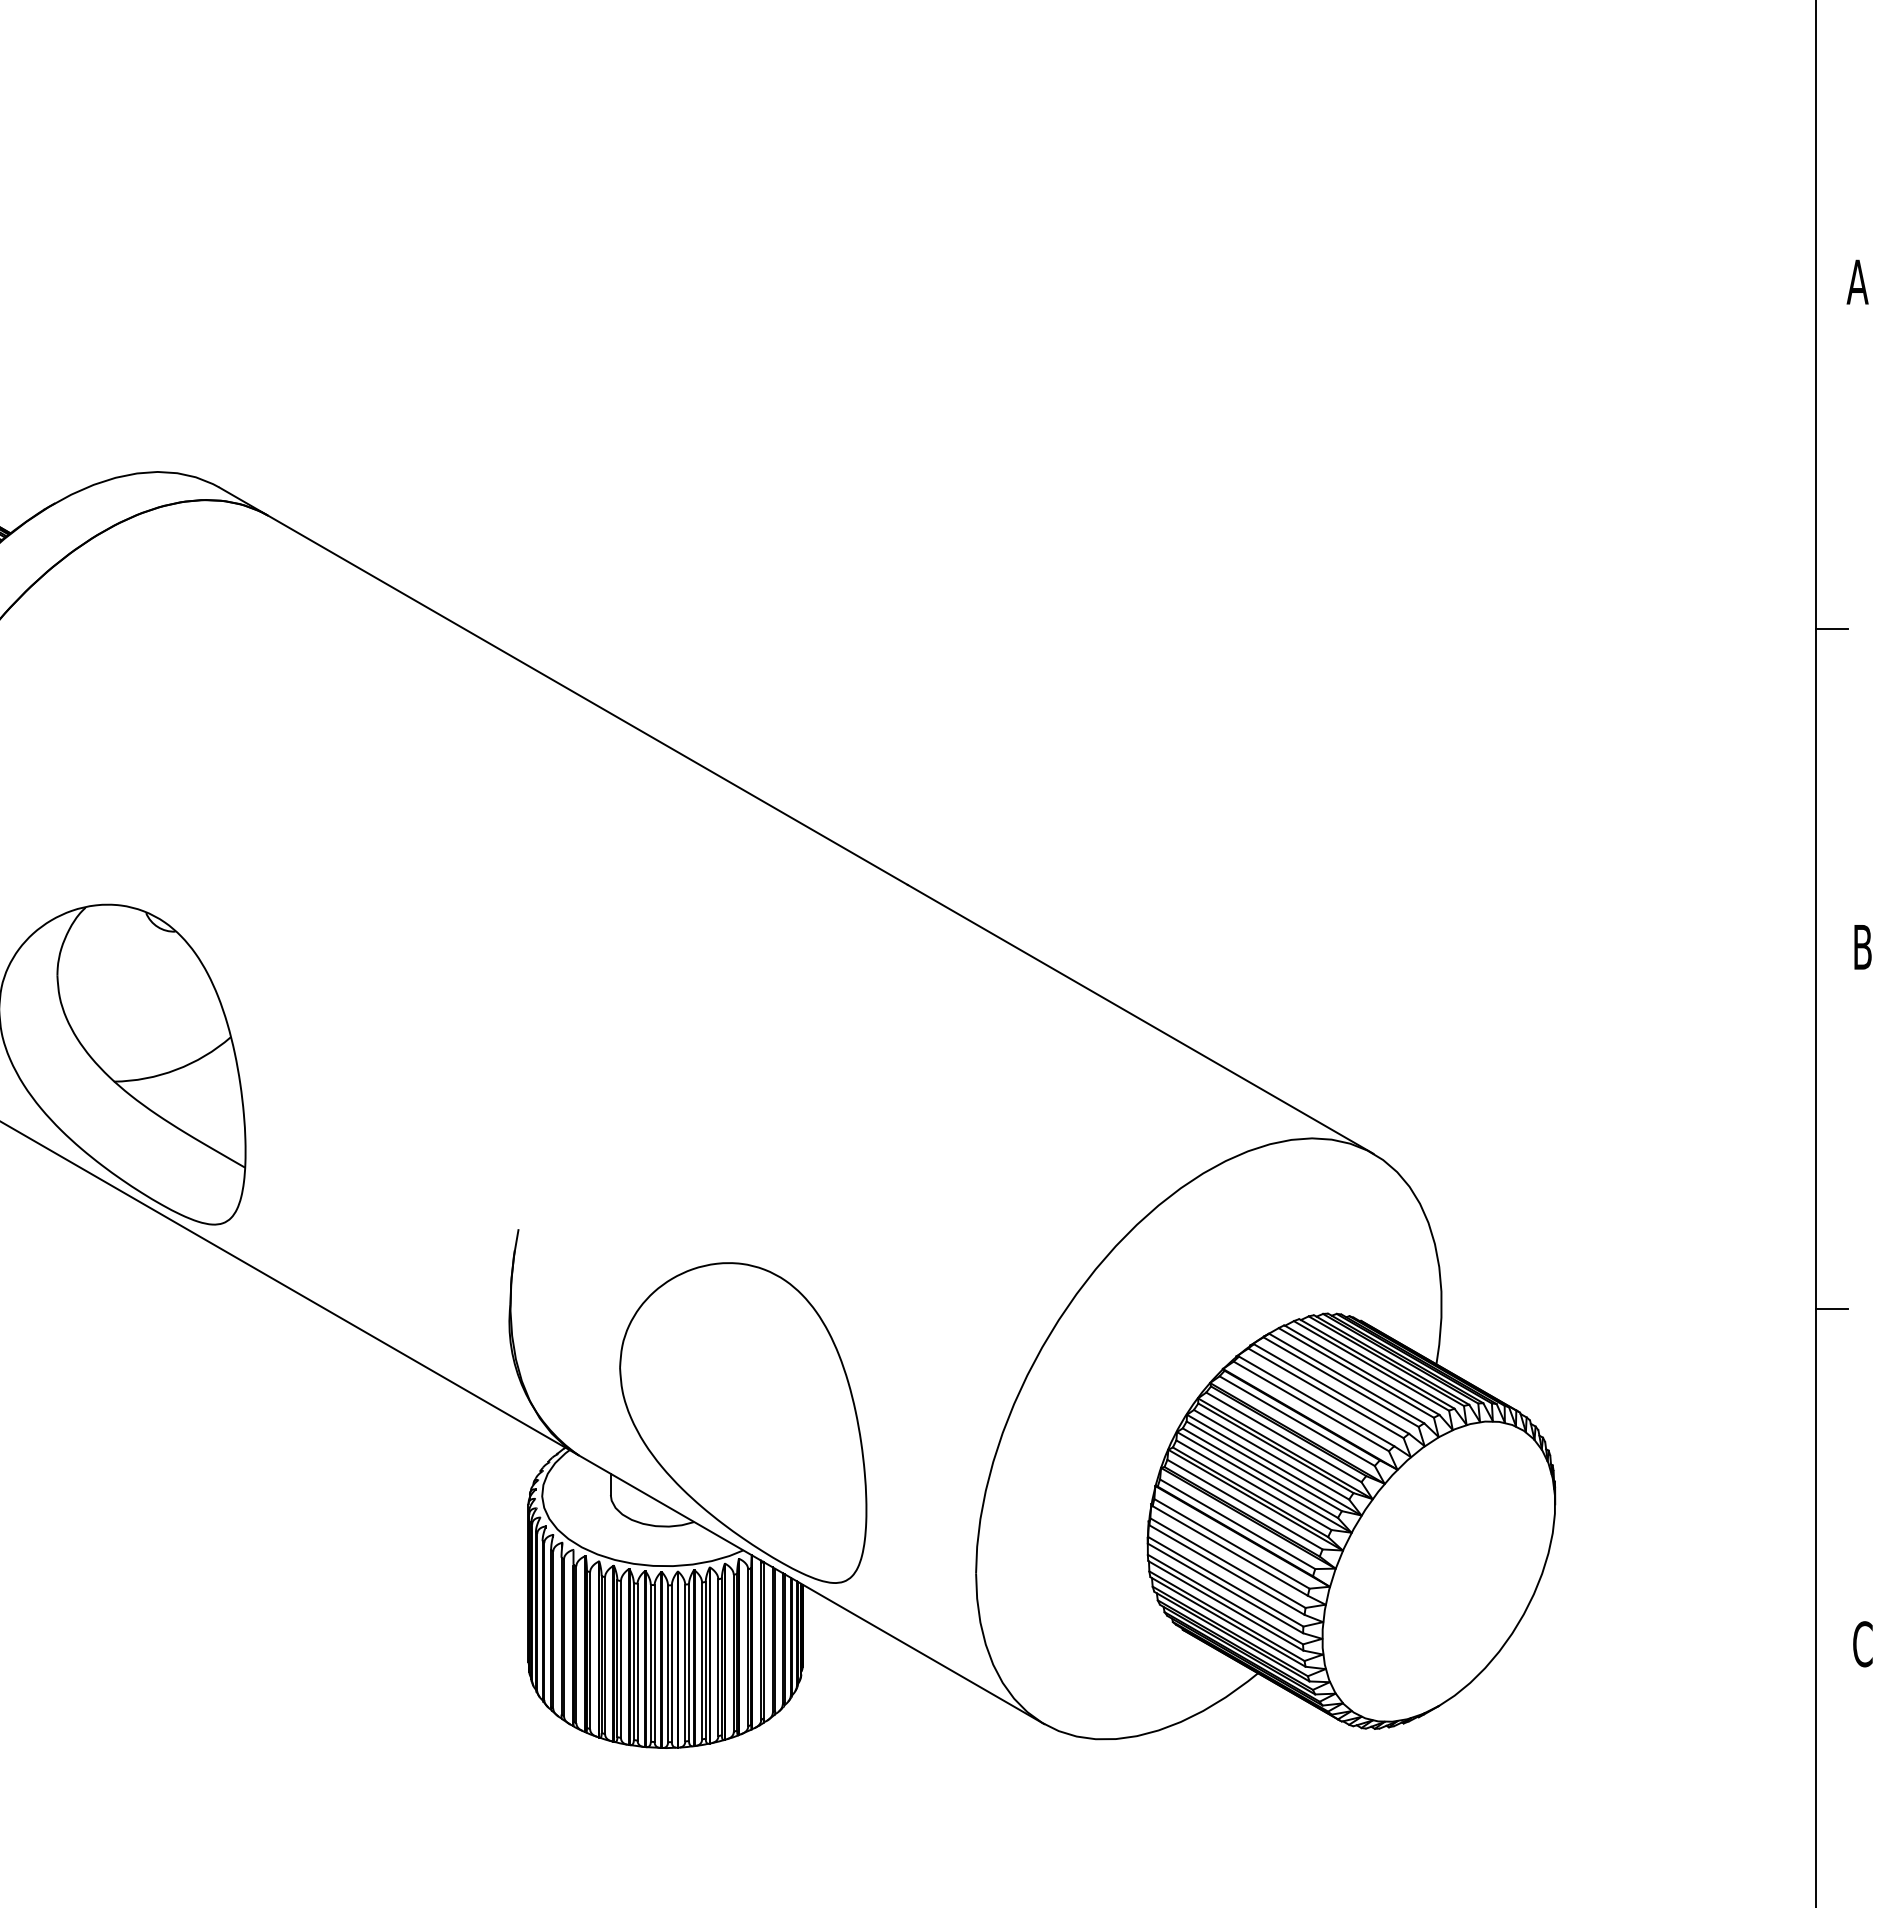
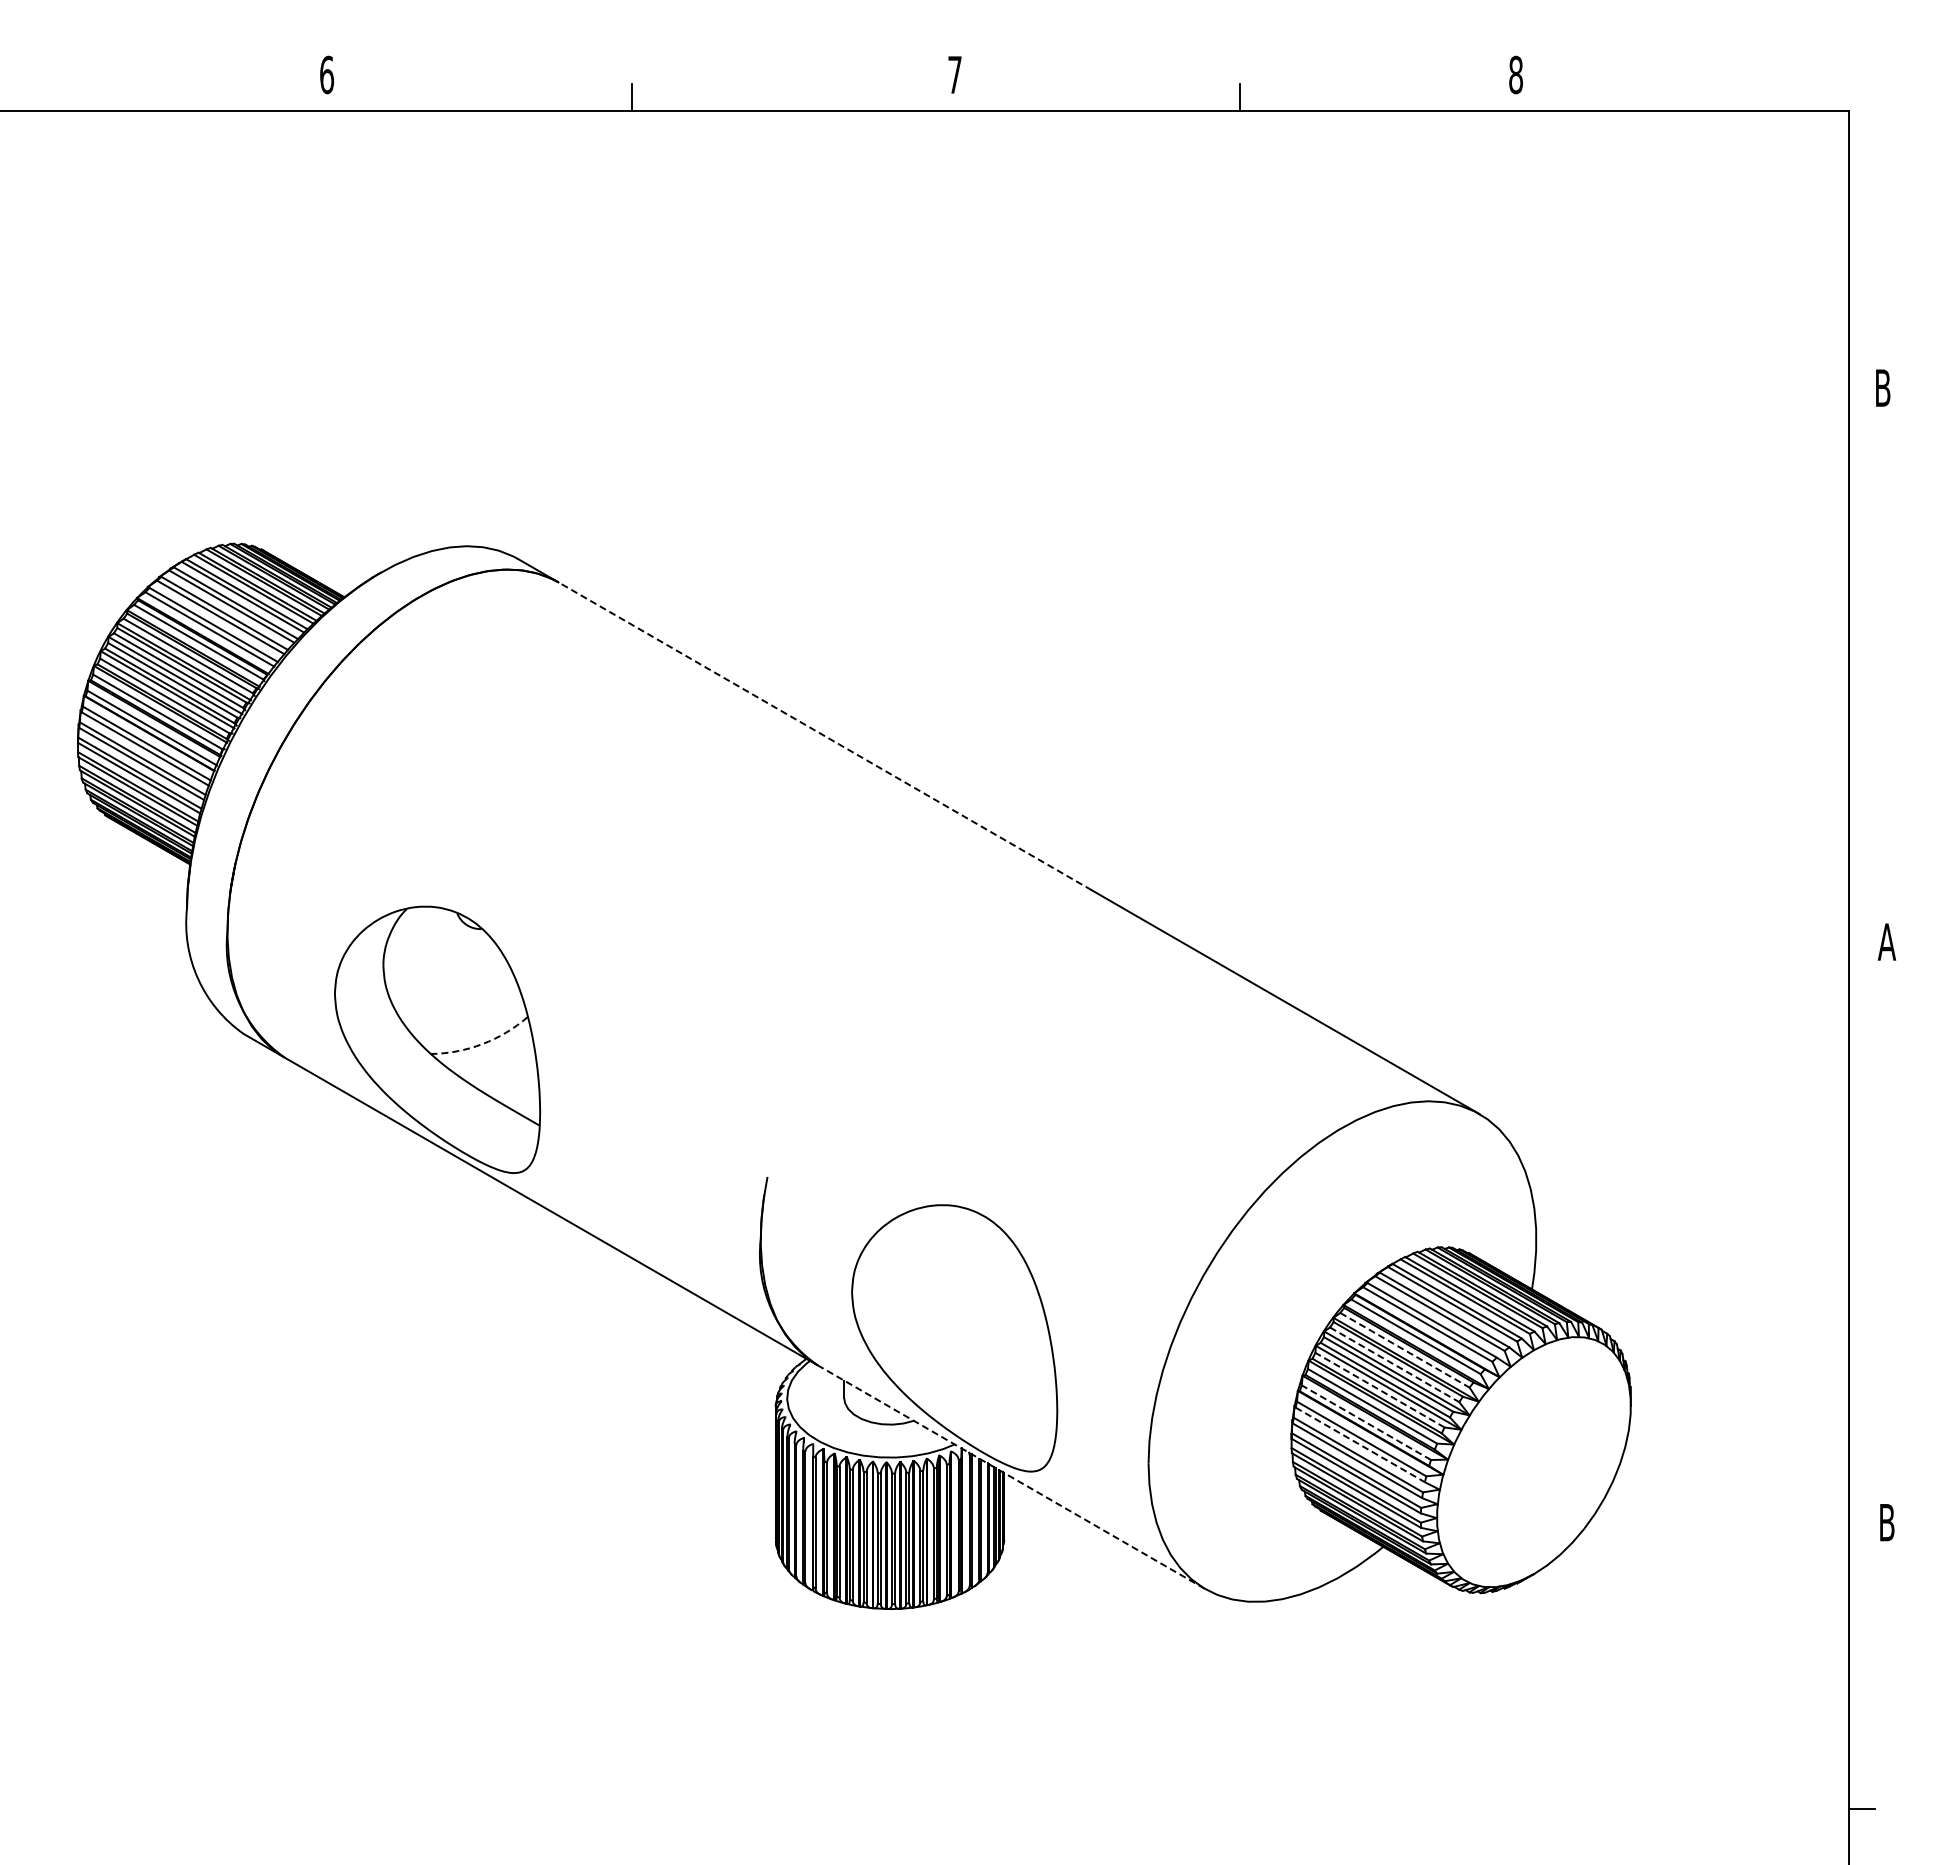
text: (1857, 281) -> (1882, 387), A -> B
line: (1832, 628) -> (1861, 676), removed
line: (588, 700) -> (825, 736), solid -> dashed
text: (1862, 946) -> (1886, 941), B -> A
arc: (176, 1070) -> (482, 1044), solid -> dashed
line: (1832, 1309) -> (1861, 1243), removed
line: (1283, 1437) -> (1404, 1350), solid -> dashed
line: (1271, 1454) -> (1394, 1364), solid -> dashed
line: (1254, 1485) -> (1380, 1390), solid -> dashed
line: (1237, 1524) -> (1366, 1422), solid -> dashed
line: (1230, 1550) -> (1360, 1444), solid -> dashed
line: (811, 1590) -> (1011, 1477), solid -> dashed
text: (1863, 1644) -> (1887, 1522), C -> B

